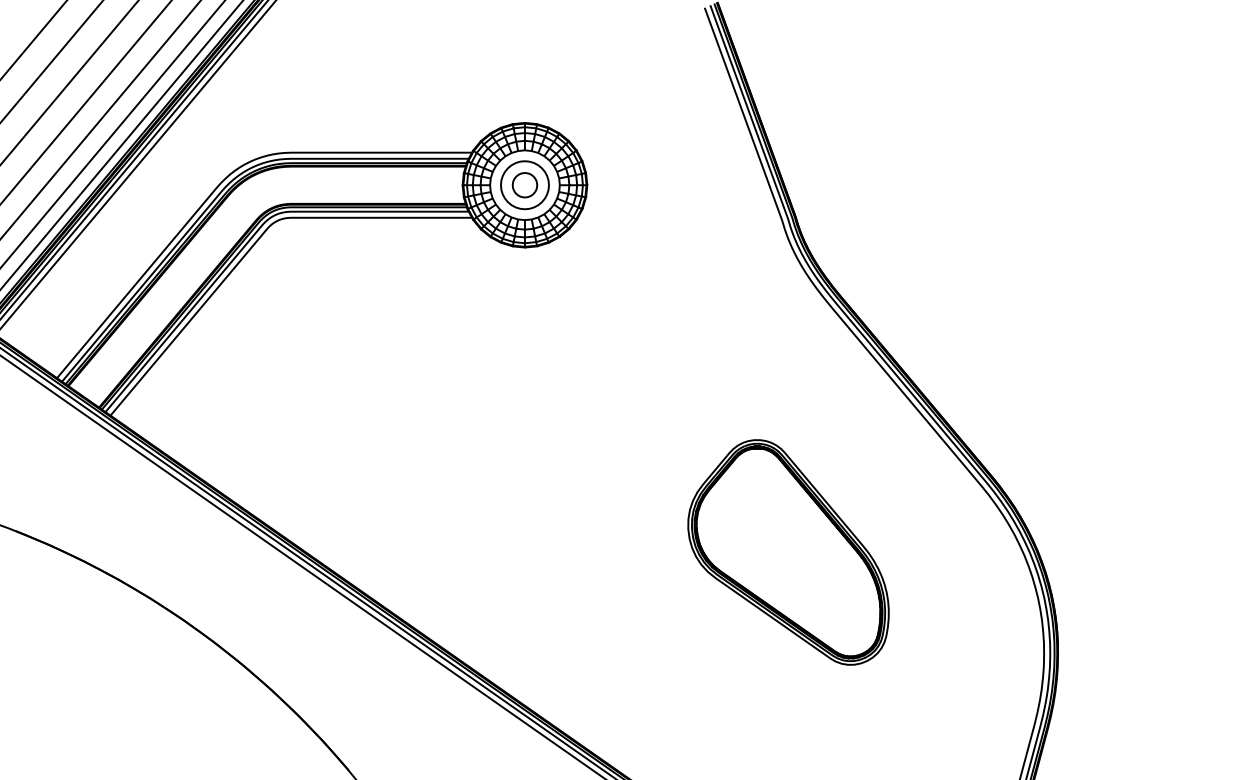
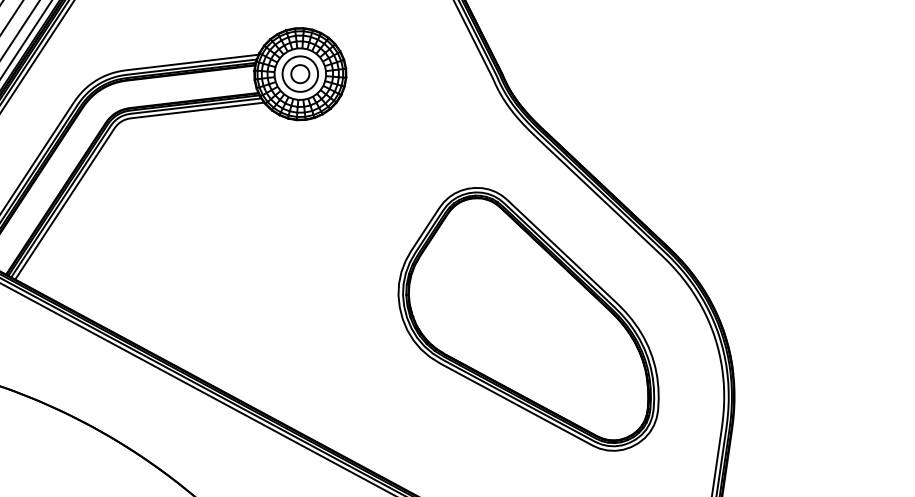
part: (788, 552) -> (526, 321), size x1.67

